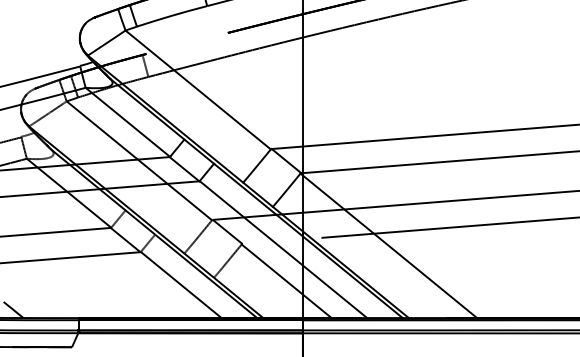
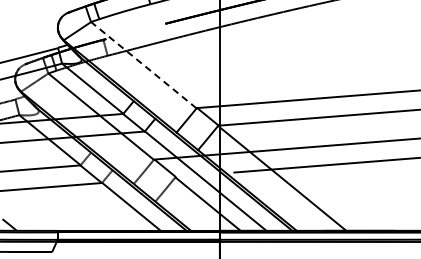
line: (197, 88) -> (143, 64), solid -> dashed

